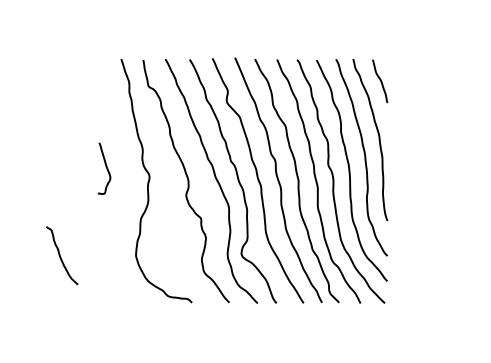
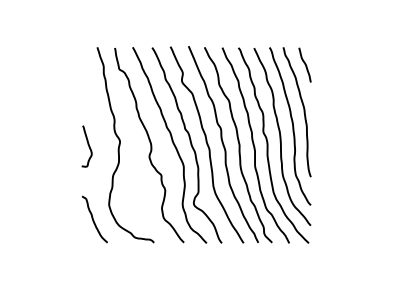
curve: (105, 167) -> (87, 145), moved
curve: (60, 255) -> (93, 219), moved

